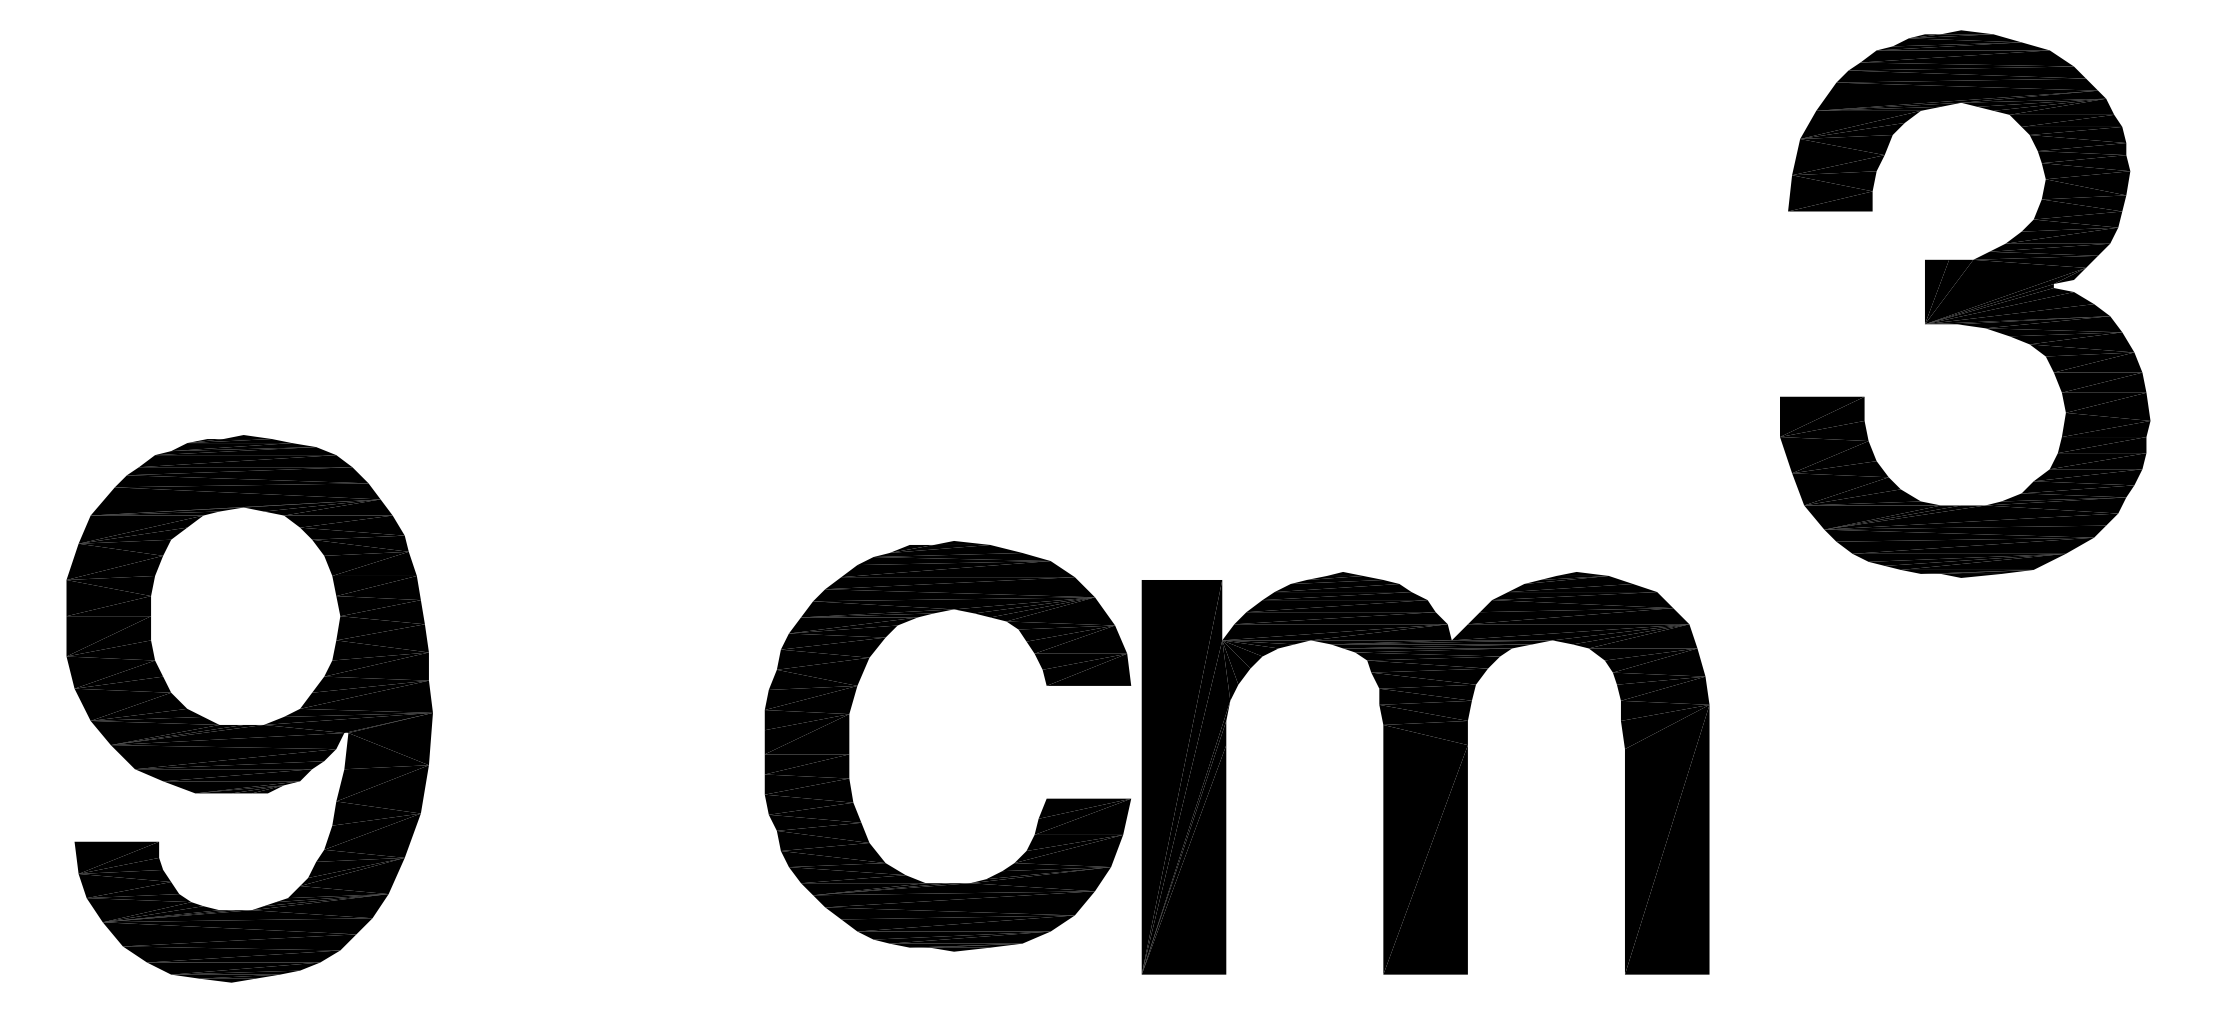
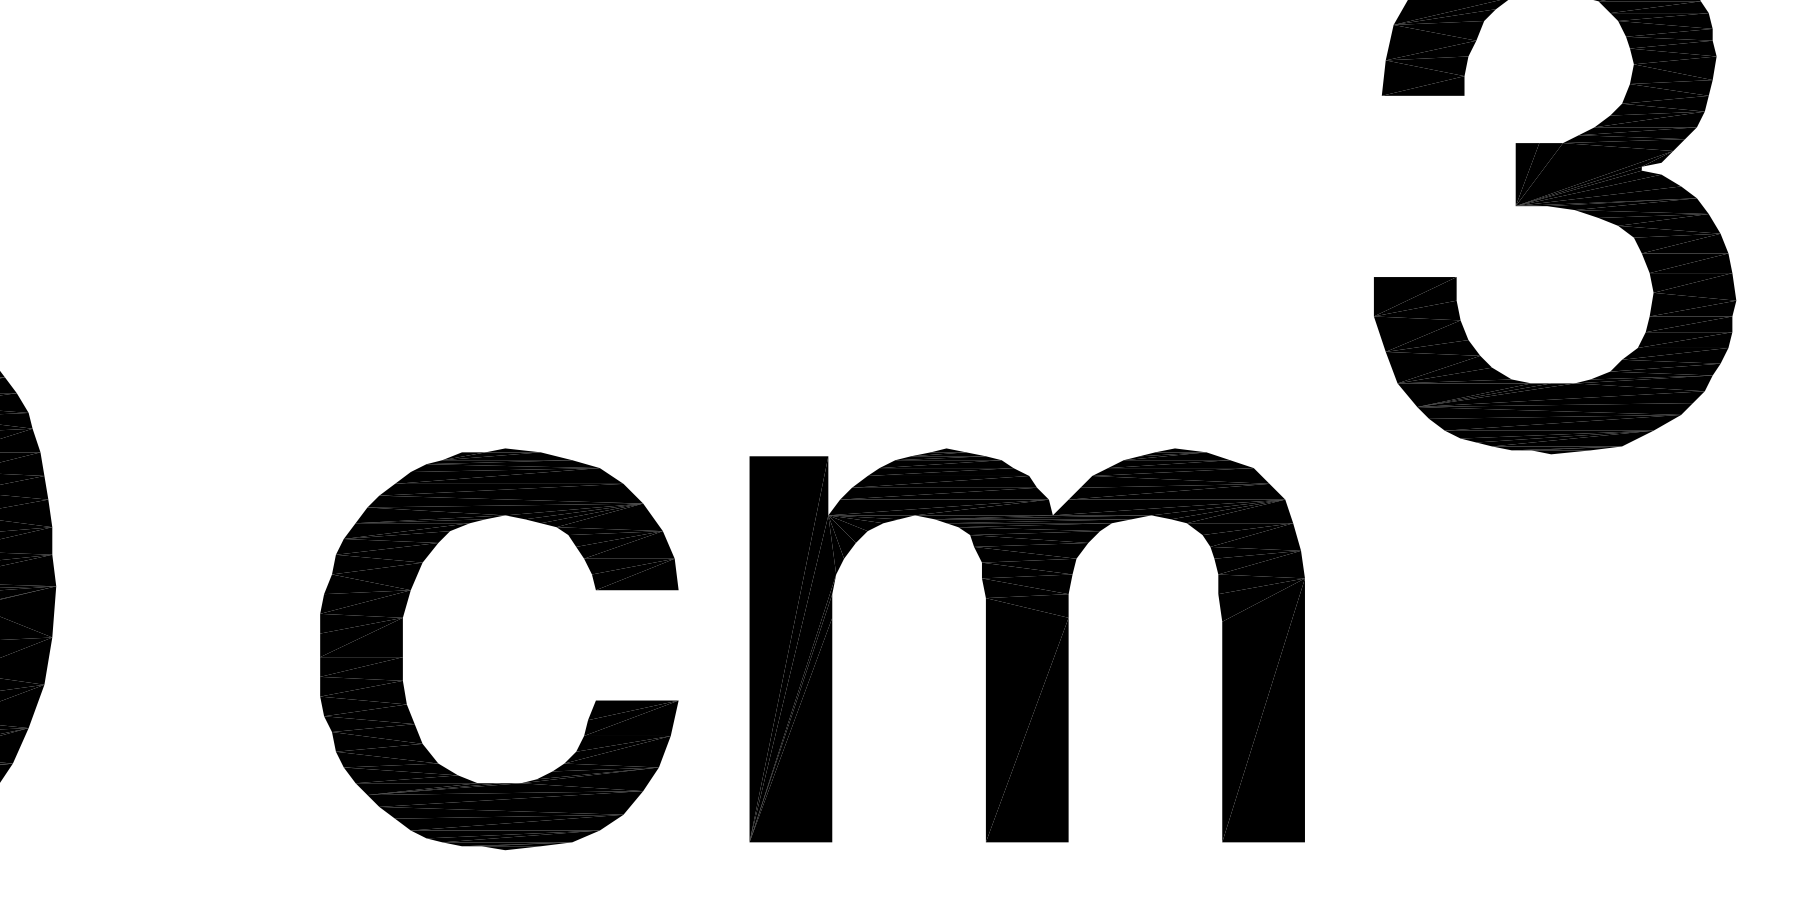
part: (849, 746) -> (403, 649), moved

